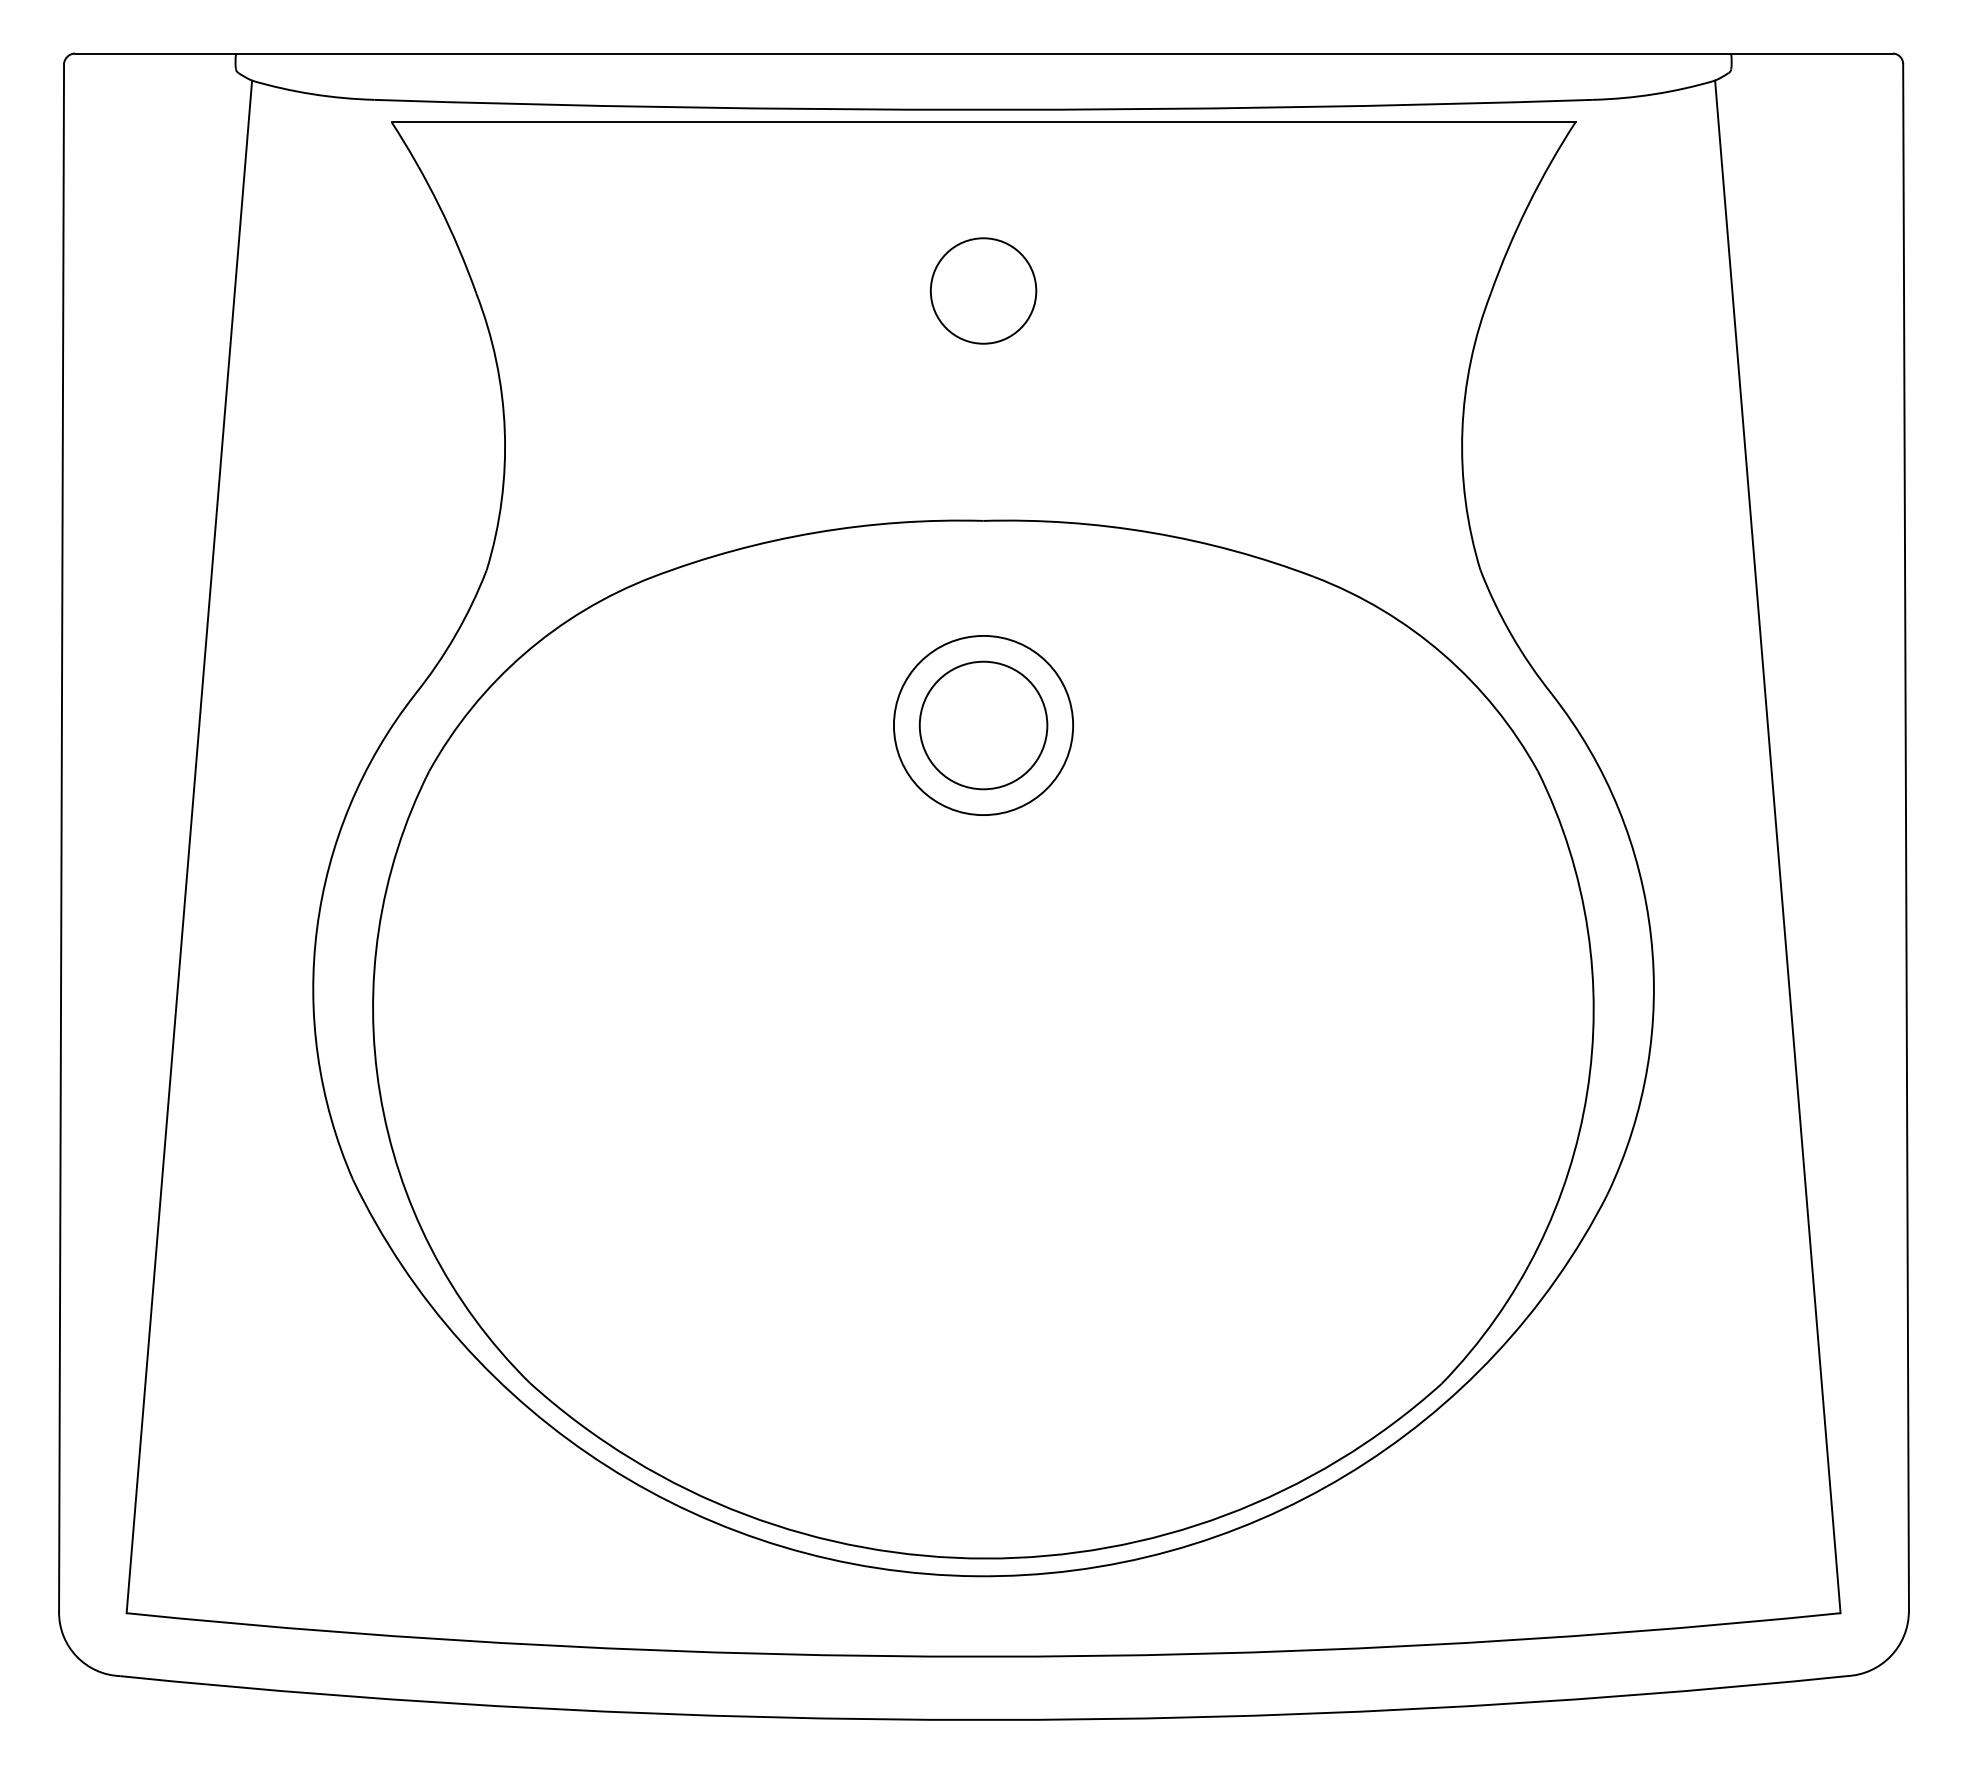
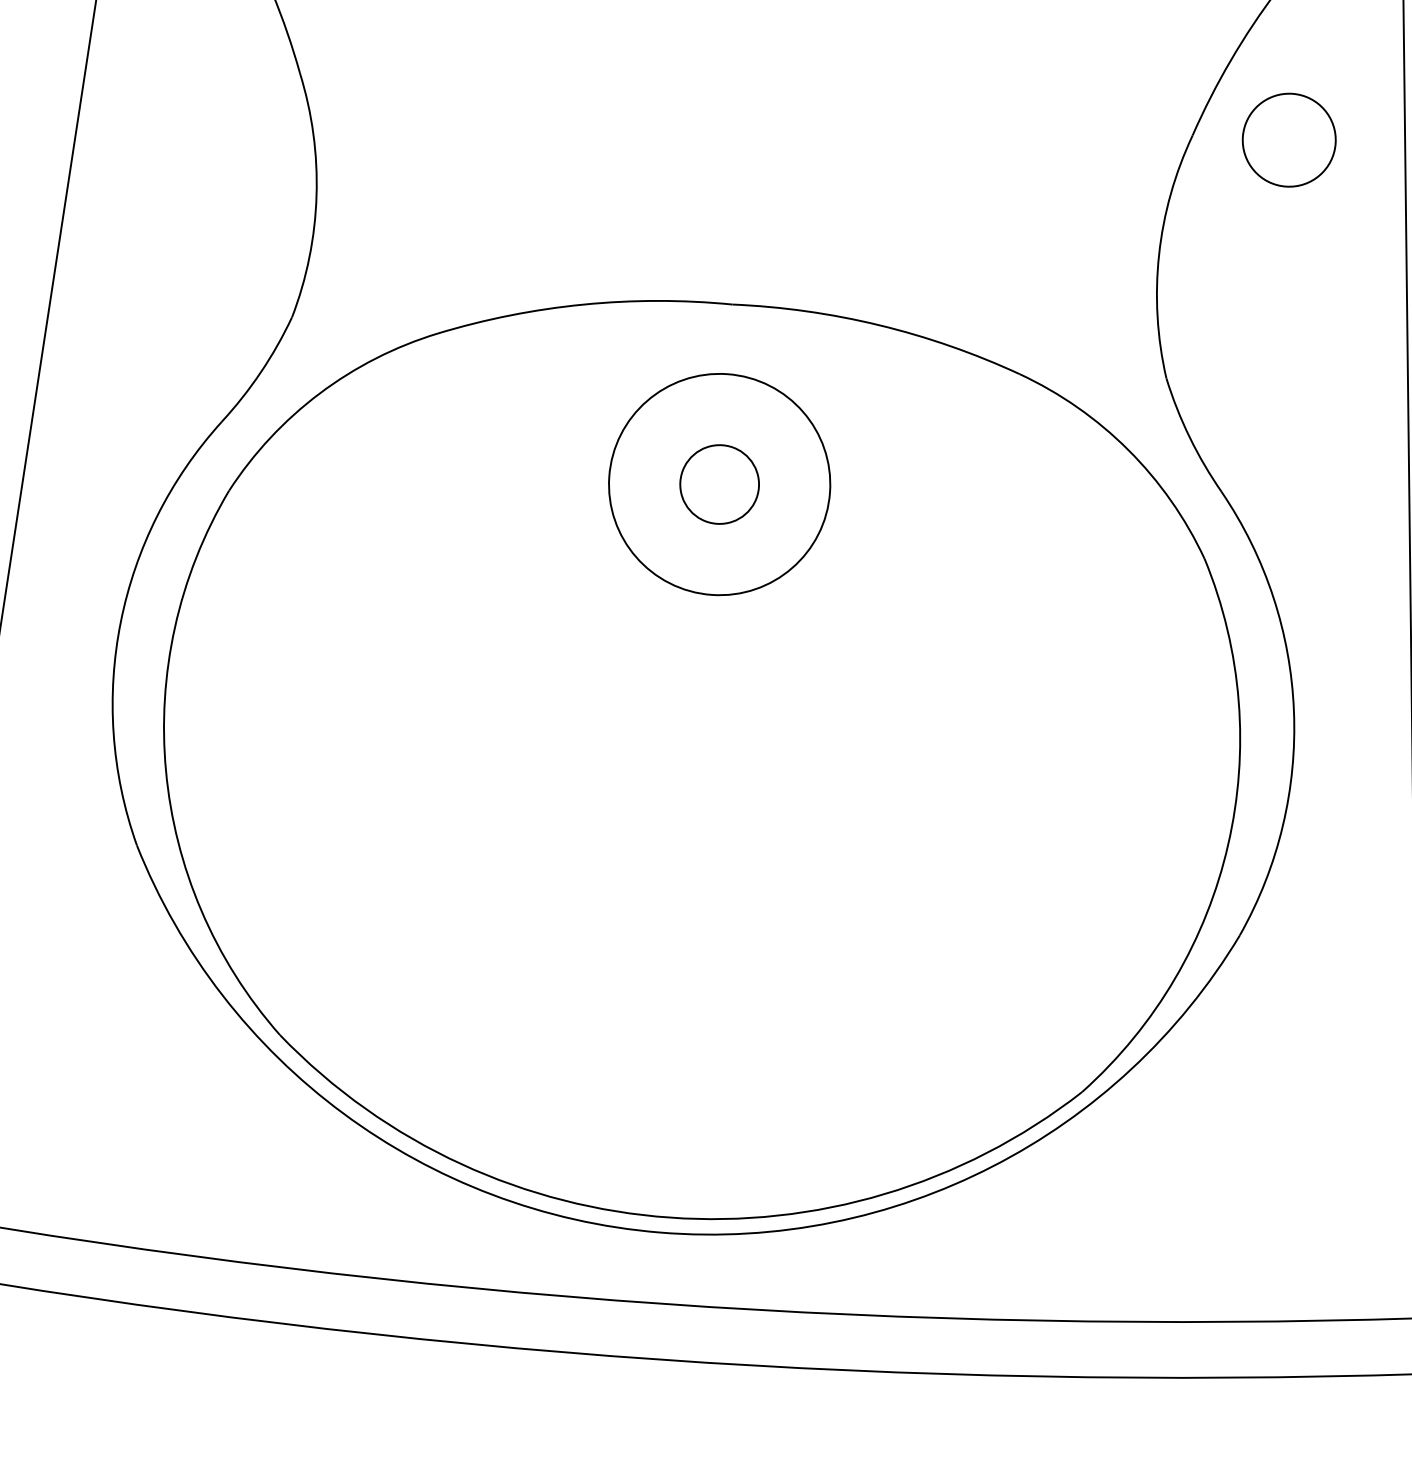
circle: (983, 290) -> (1289, 139), moved
circle: (983, 725) -> (719, 484), size x0.7
circle: (983, 725) -> (719, 484), size x1.4

